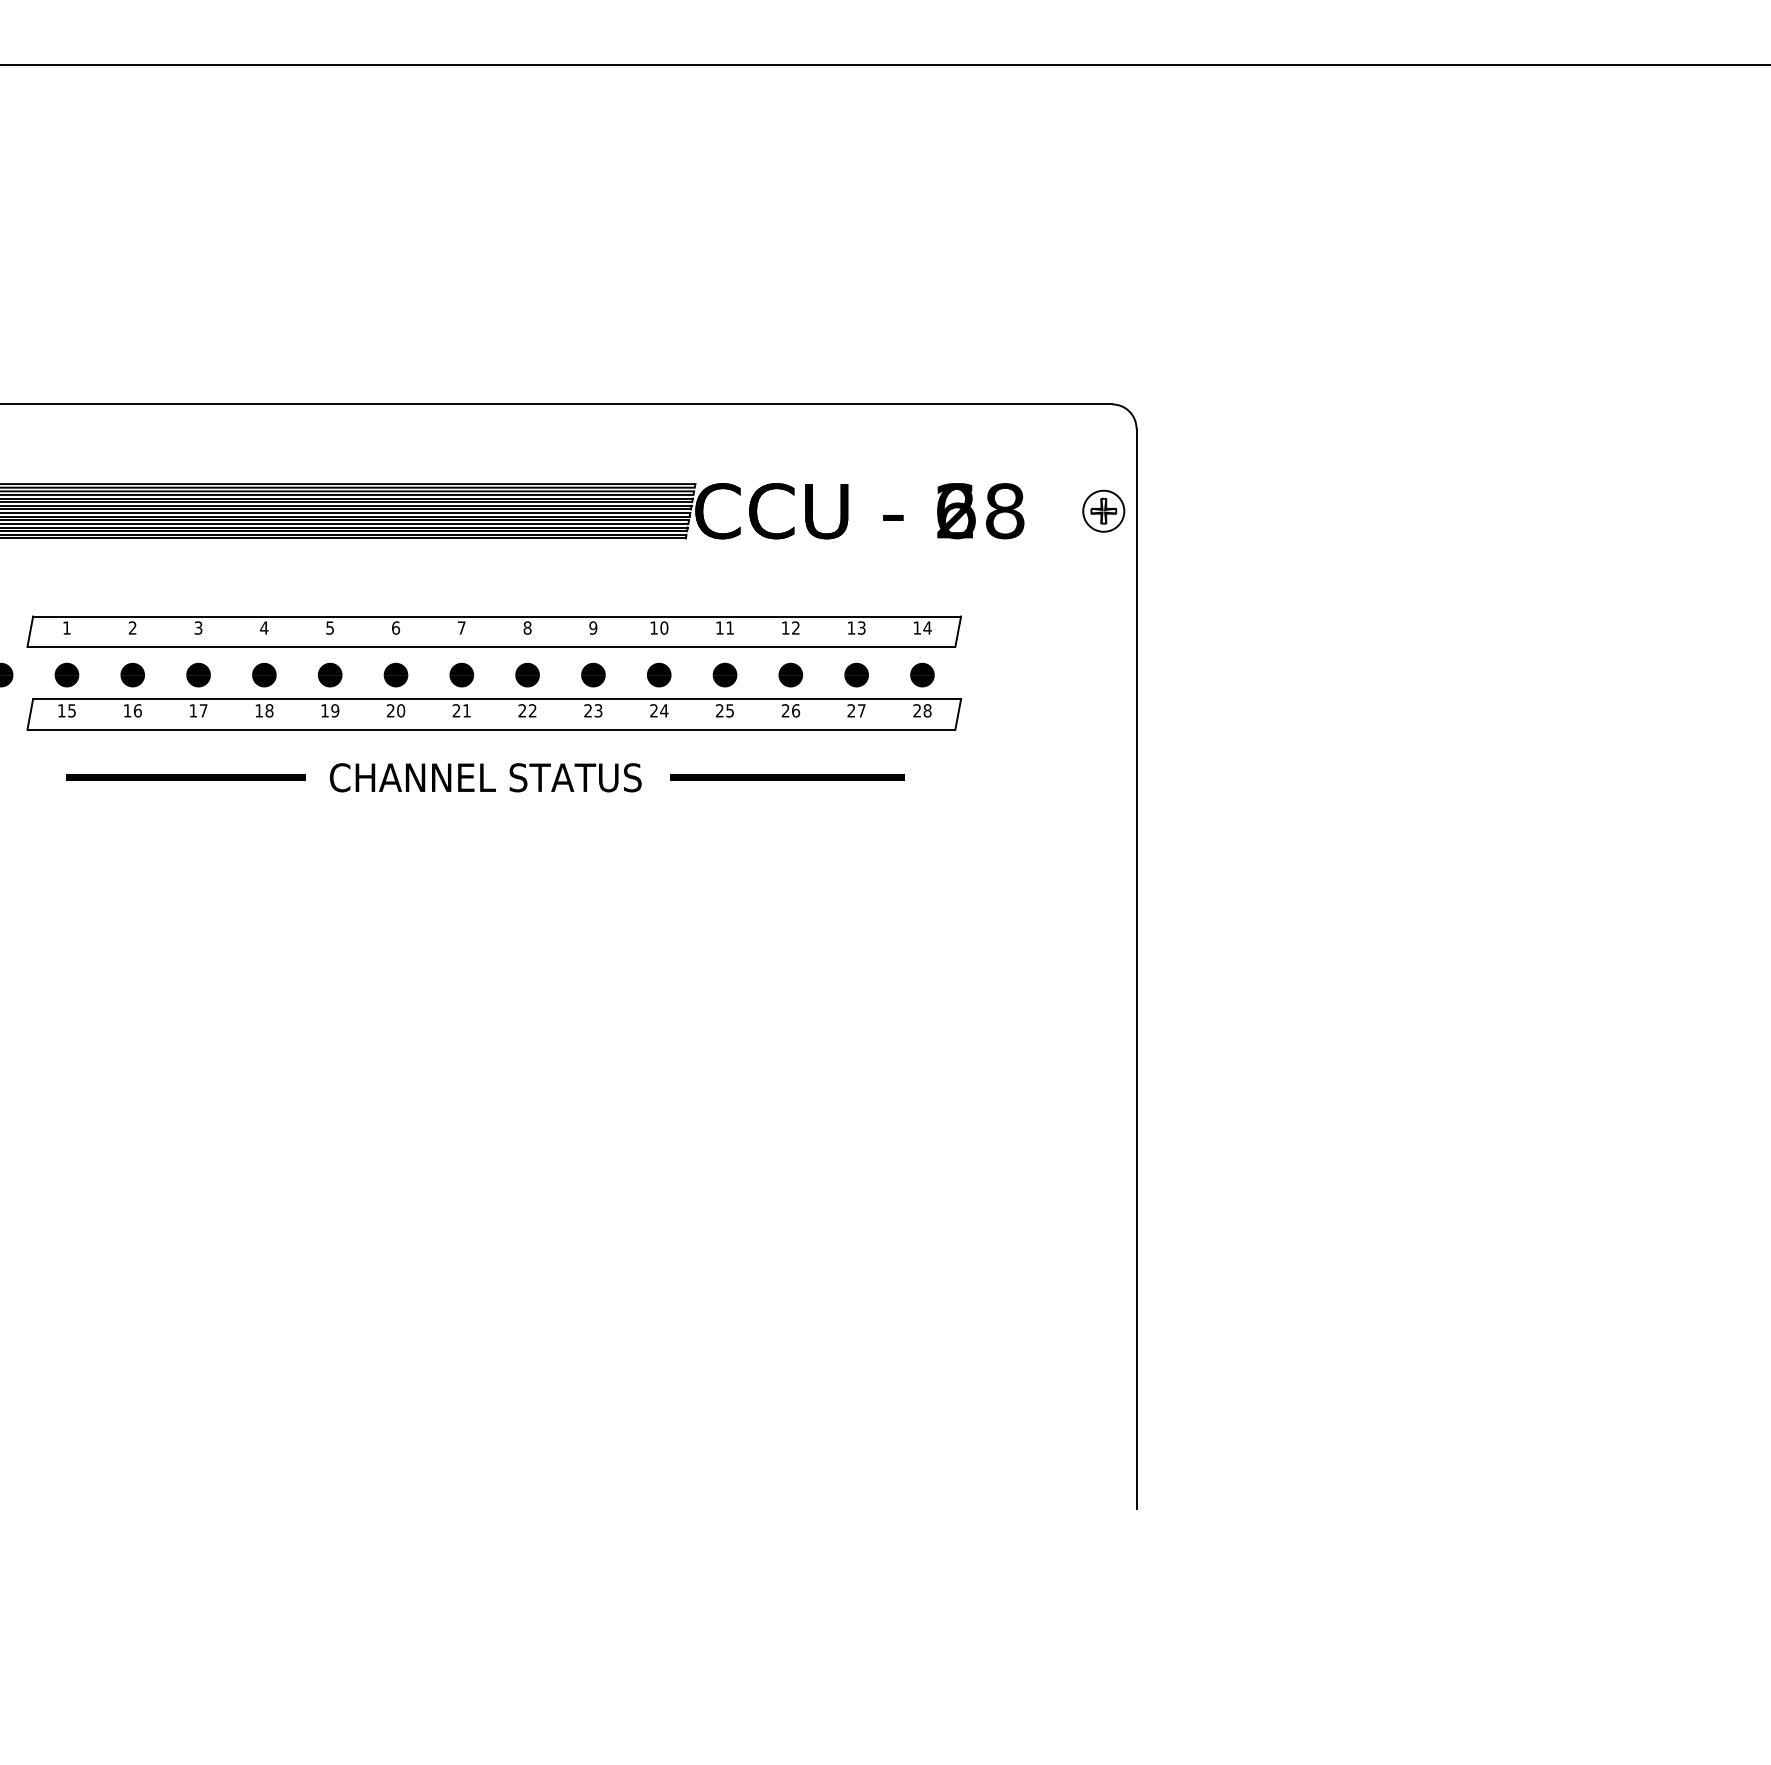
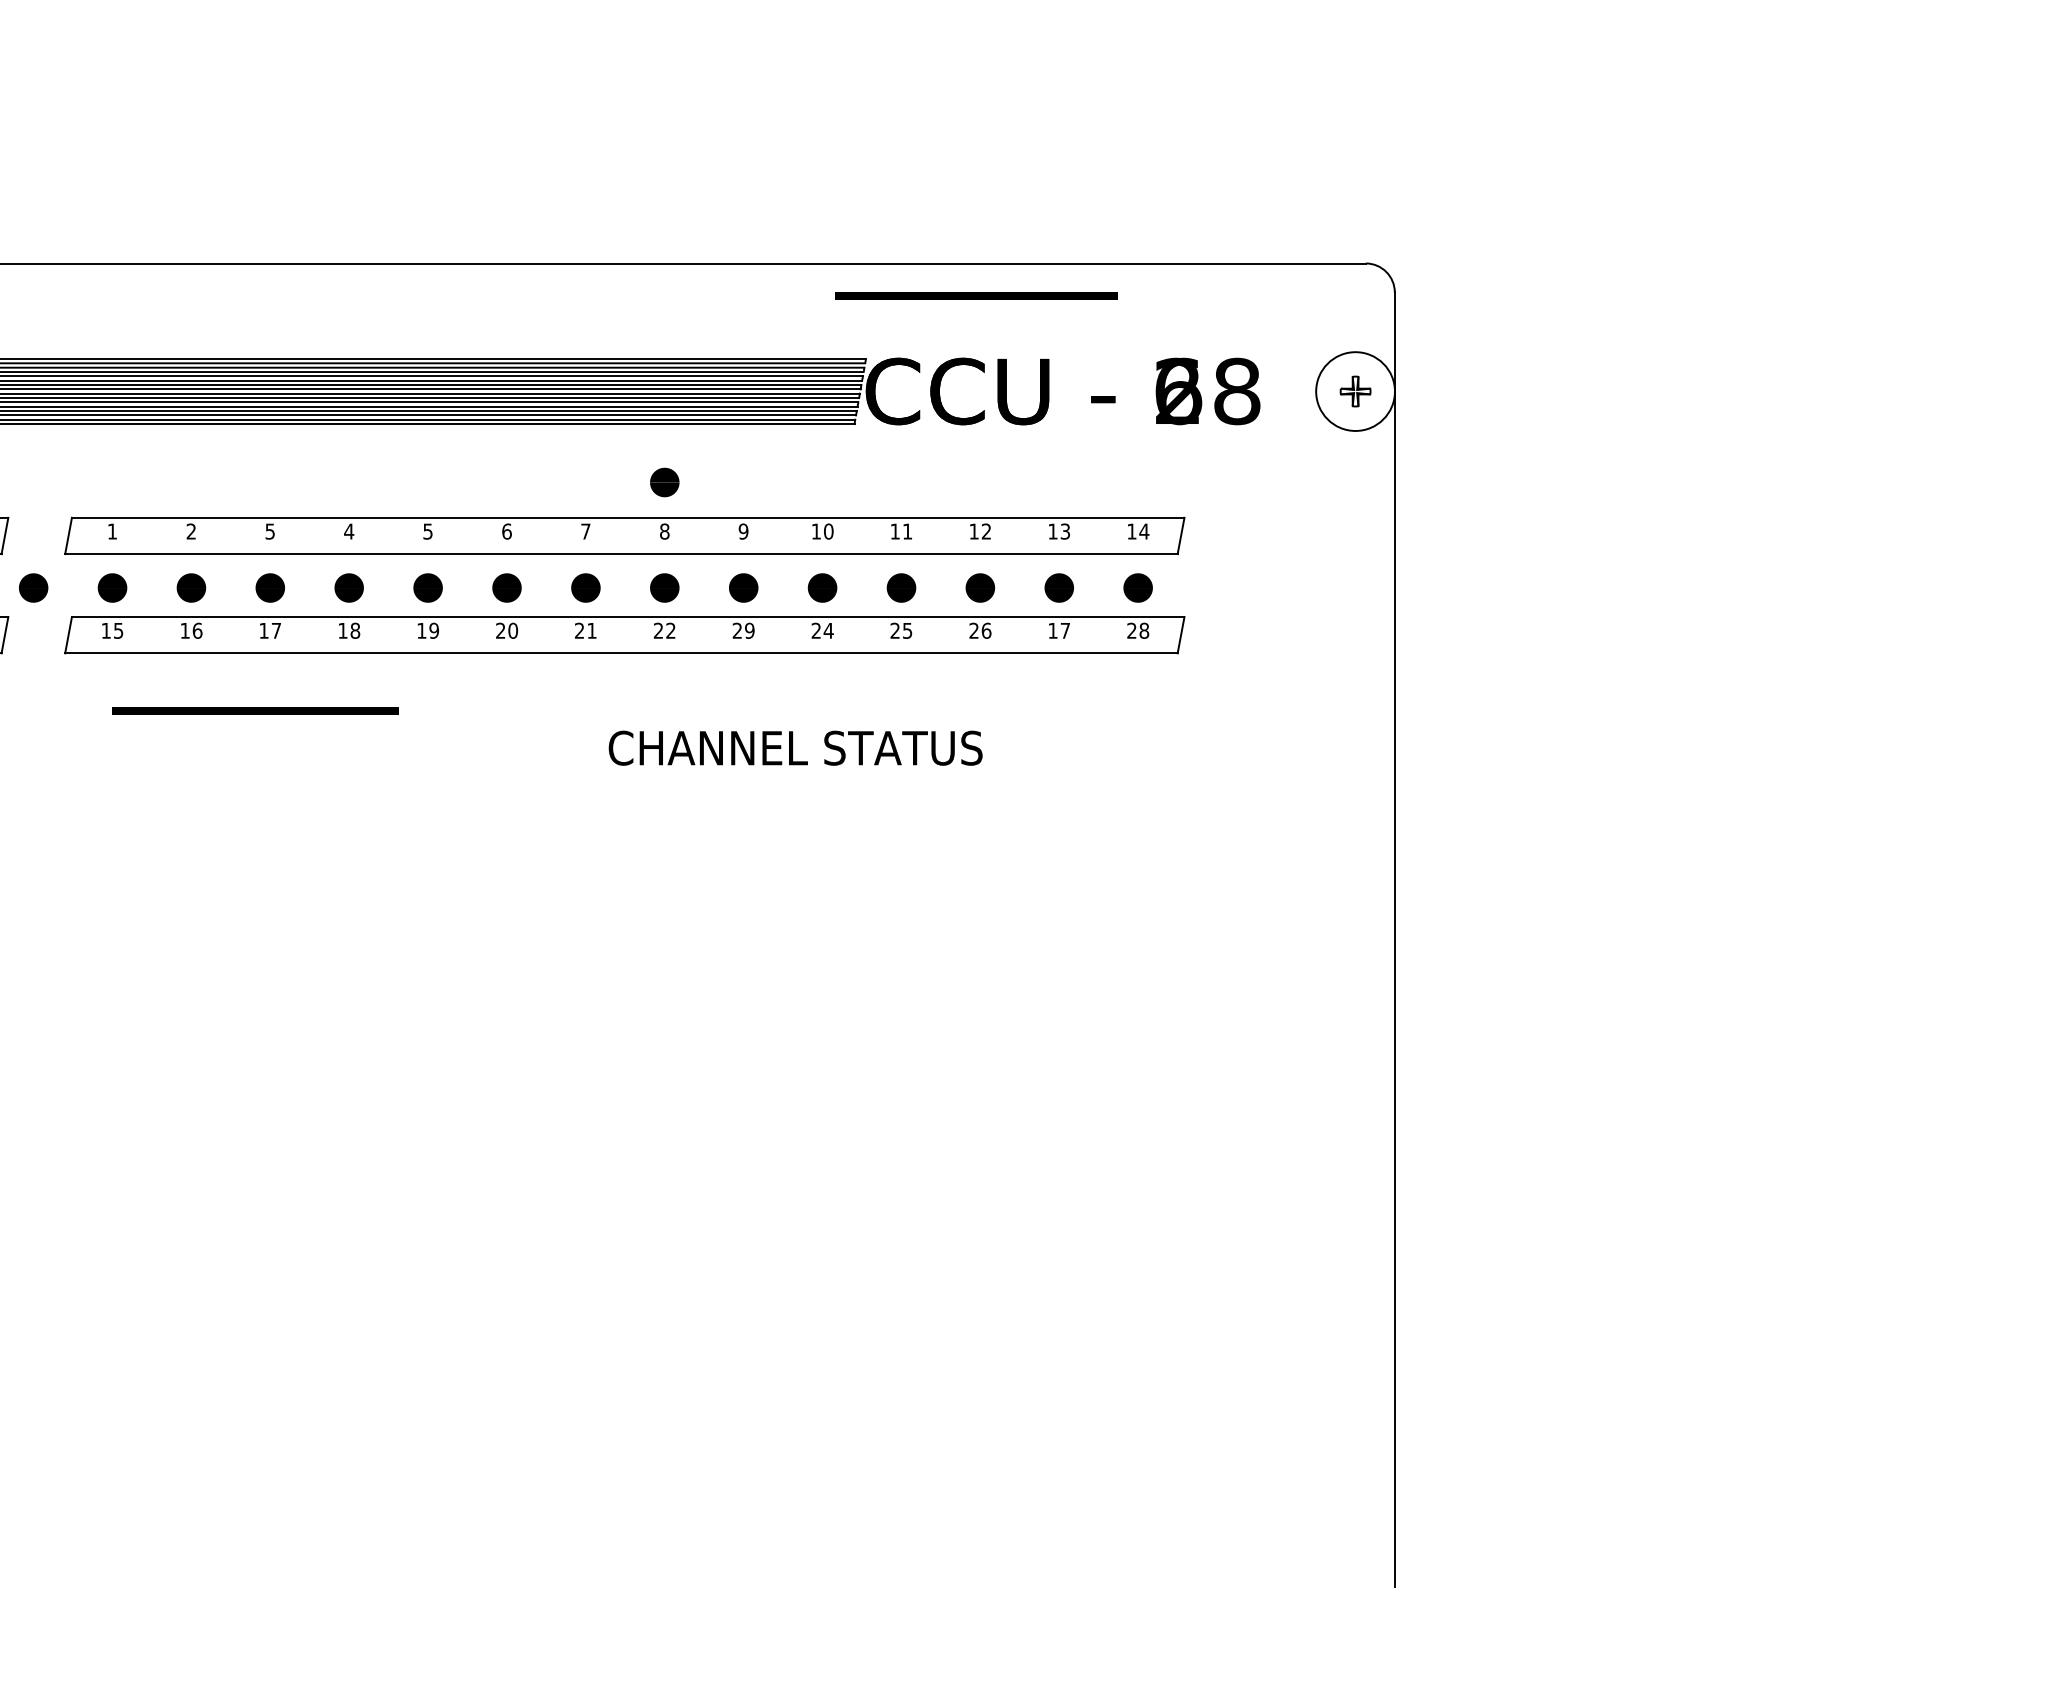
circle: (1103, 510) -> (1355, 390), size x1.6
part: (527, 586) -> (664, 481), added
text: (198, 627) -> (270, 530), 3 -> 5
text: (598, 710) -> (749, 630), 23 -> 29
text: (851, 710) -> (1053, 630), 27 -> 17
text: (485, 777) -> (795, 747), moved
line: (787, 777) -> (976, 295), moved

